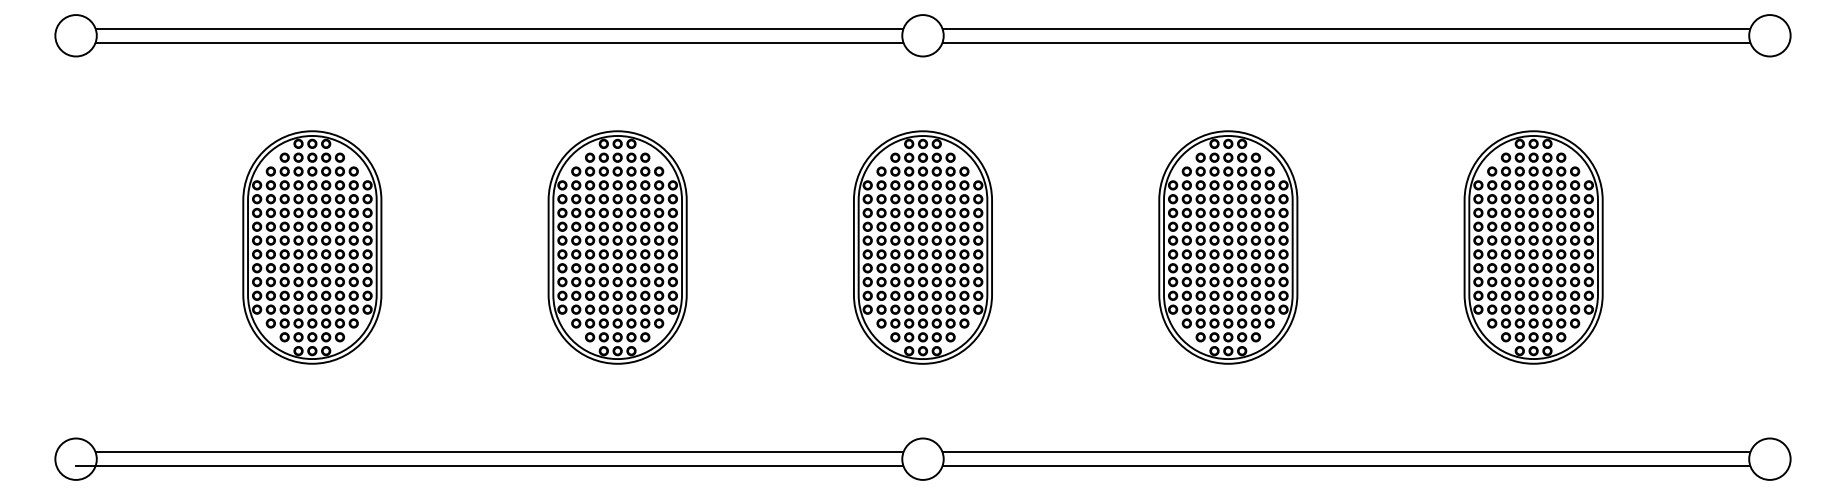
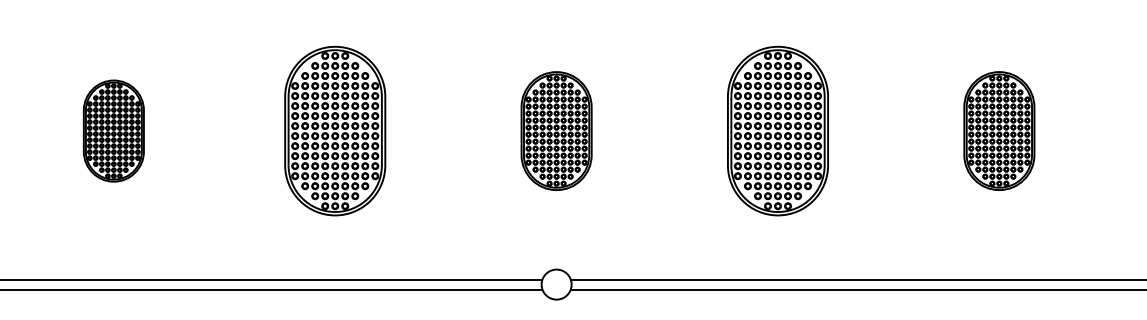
part: (312, 247) -> (113, 131), size x0.6
part: (922, 247) -> (556, 131), size x0.7
part: (1533, 247) -> (999, 131), size x0.7

